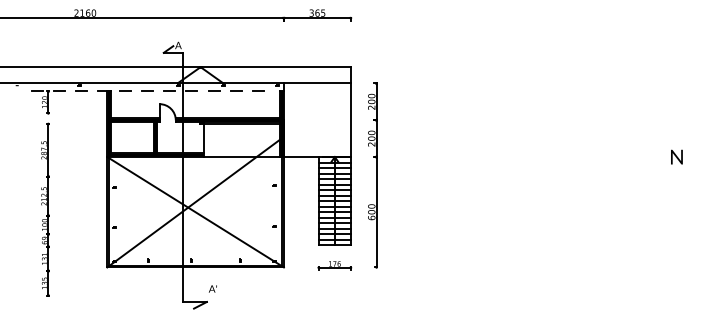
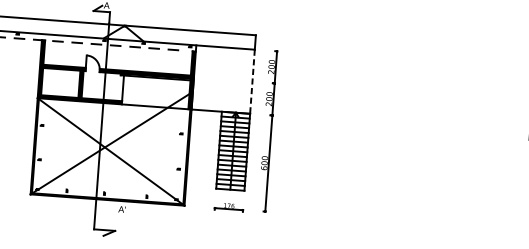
line: (351, 120) -> (252, 81), solid -> dashed
text: (212, 288) -> (121, 209), moved

